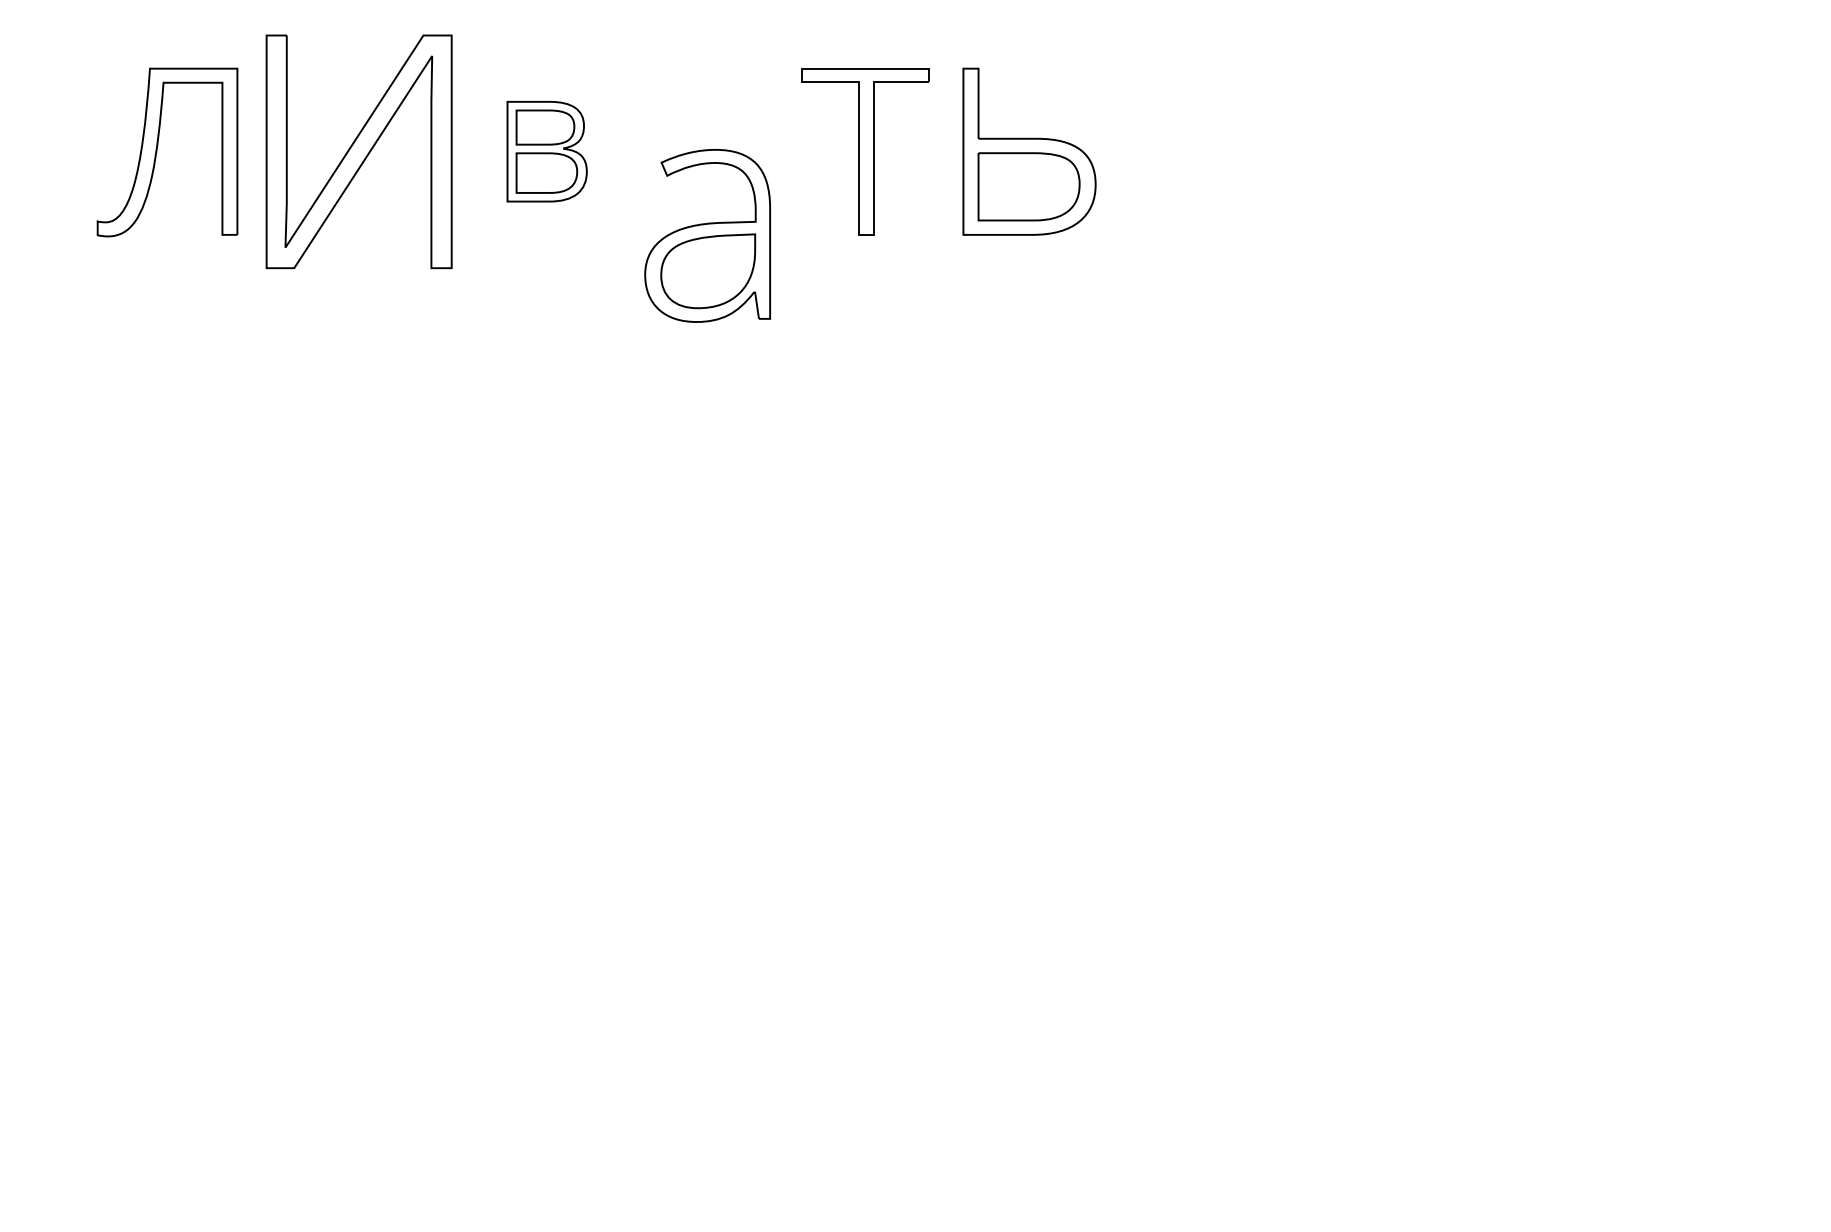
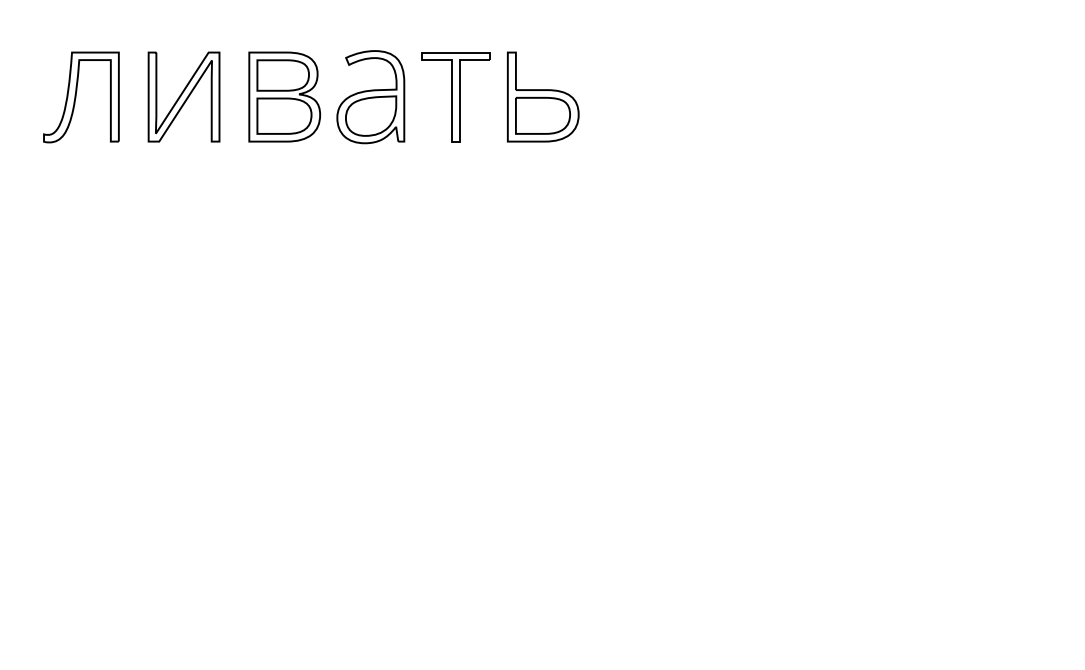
part: (358, 150) -> (183, 96), size x0.71
part: (546, 150) -> (284, 96), size x1.67
part: (707, 236) -> (370, 97), moved

